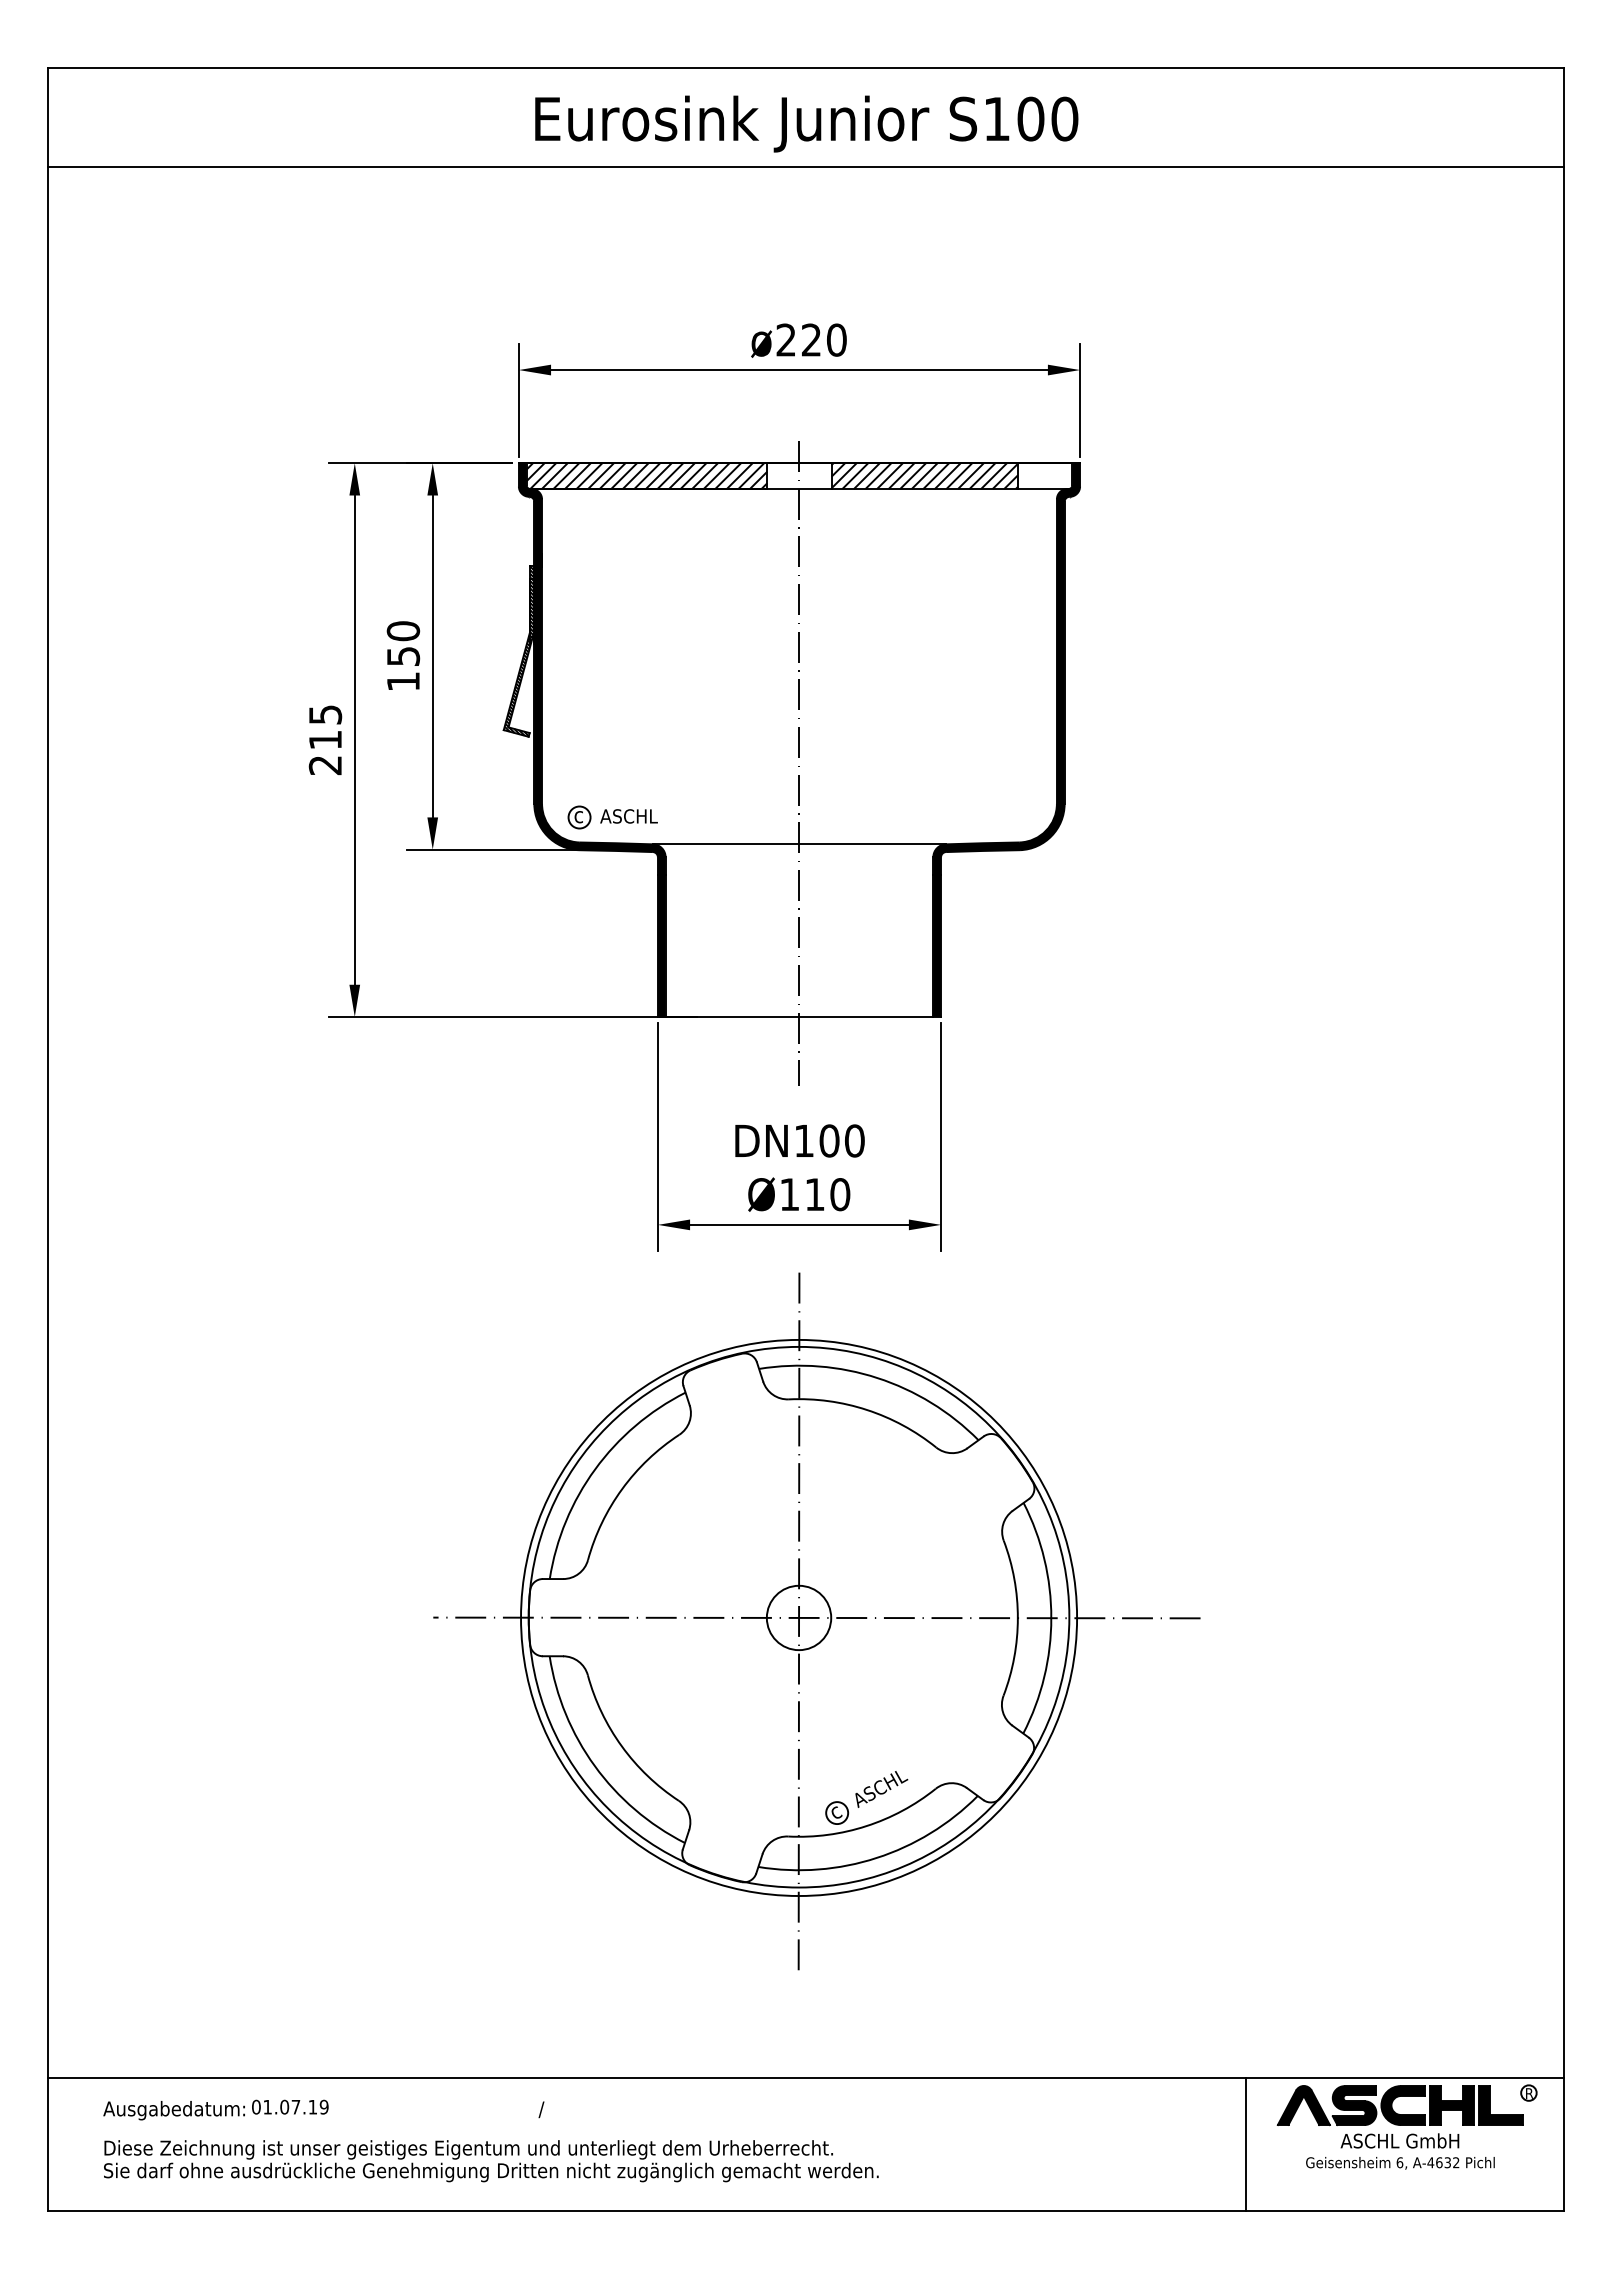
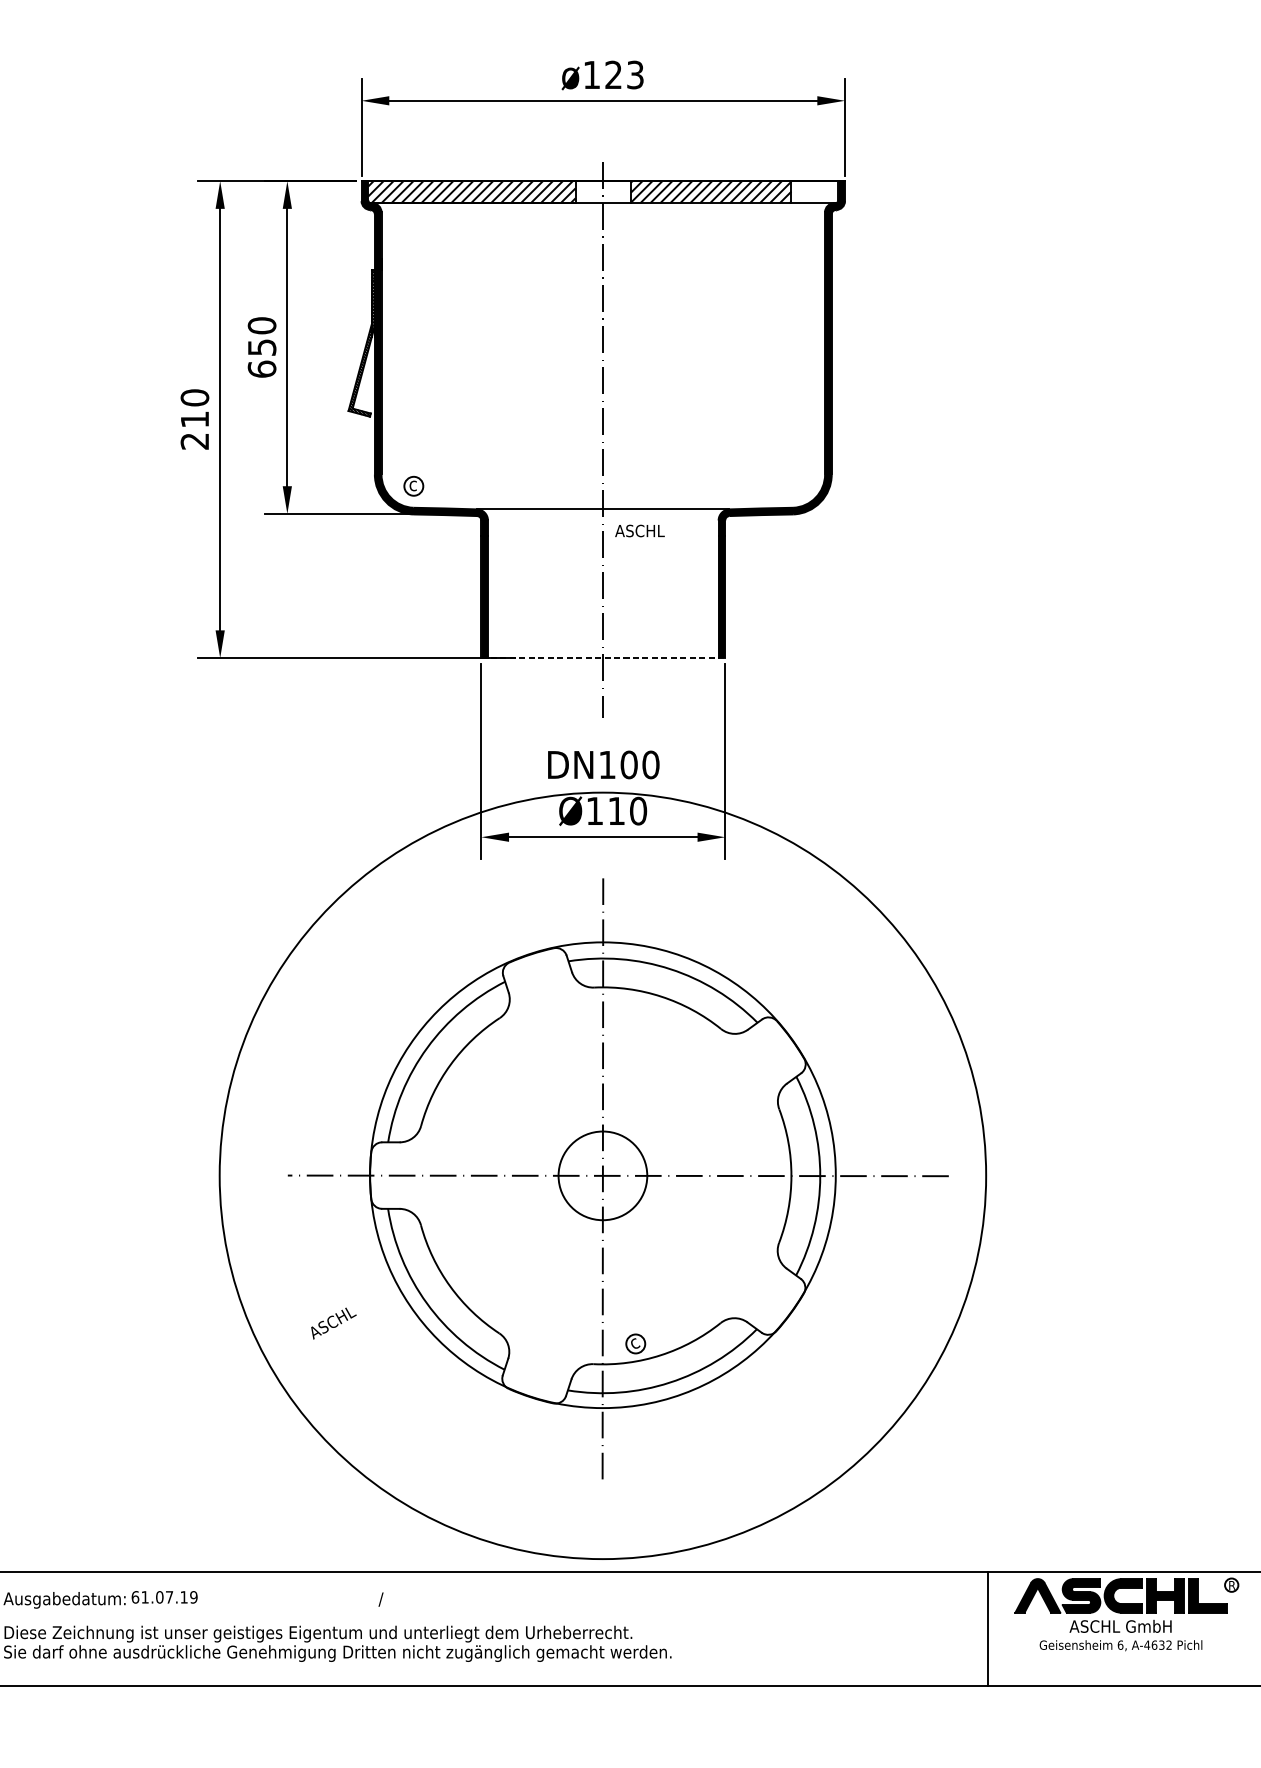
text: (811, 339) -> (613, 74), ø220 -> ø123
text: (403, 681) -> (262, 369), 150 -> 650
text: (325, 714) -> (194, 397), 215 -> 210
text: (628, 816) -> (639, 531), moved
line: (799, 1016) -> (603, 657), solid -> dashed
circle: (798, 1617) -> (602, 1175), size x1.6
circle: (799, 1617) -> (603, 1175), size x1.6
text: (881, 1789) -> (333, 1323), moved
text: (256, 2106) -> (135, 1596), 01.07.19 -> 61.07.19

